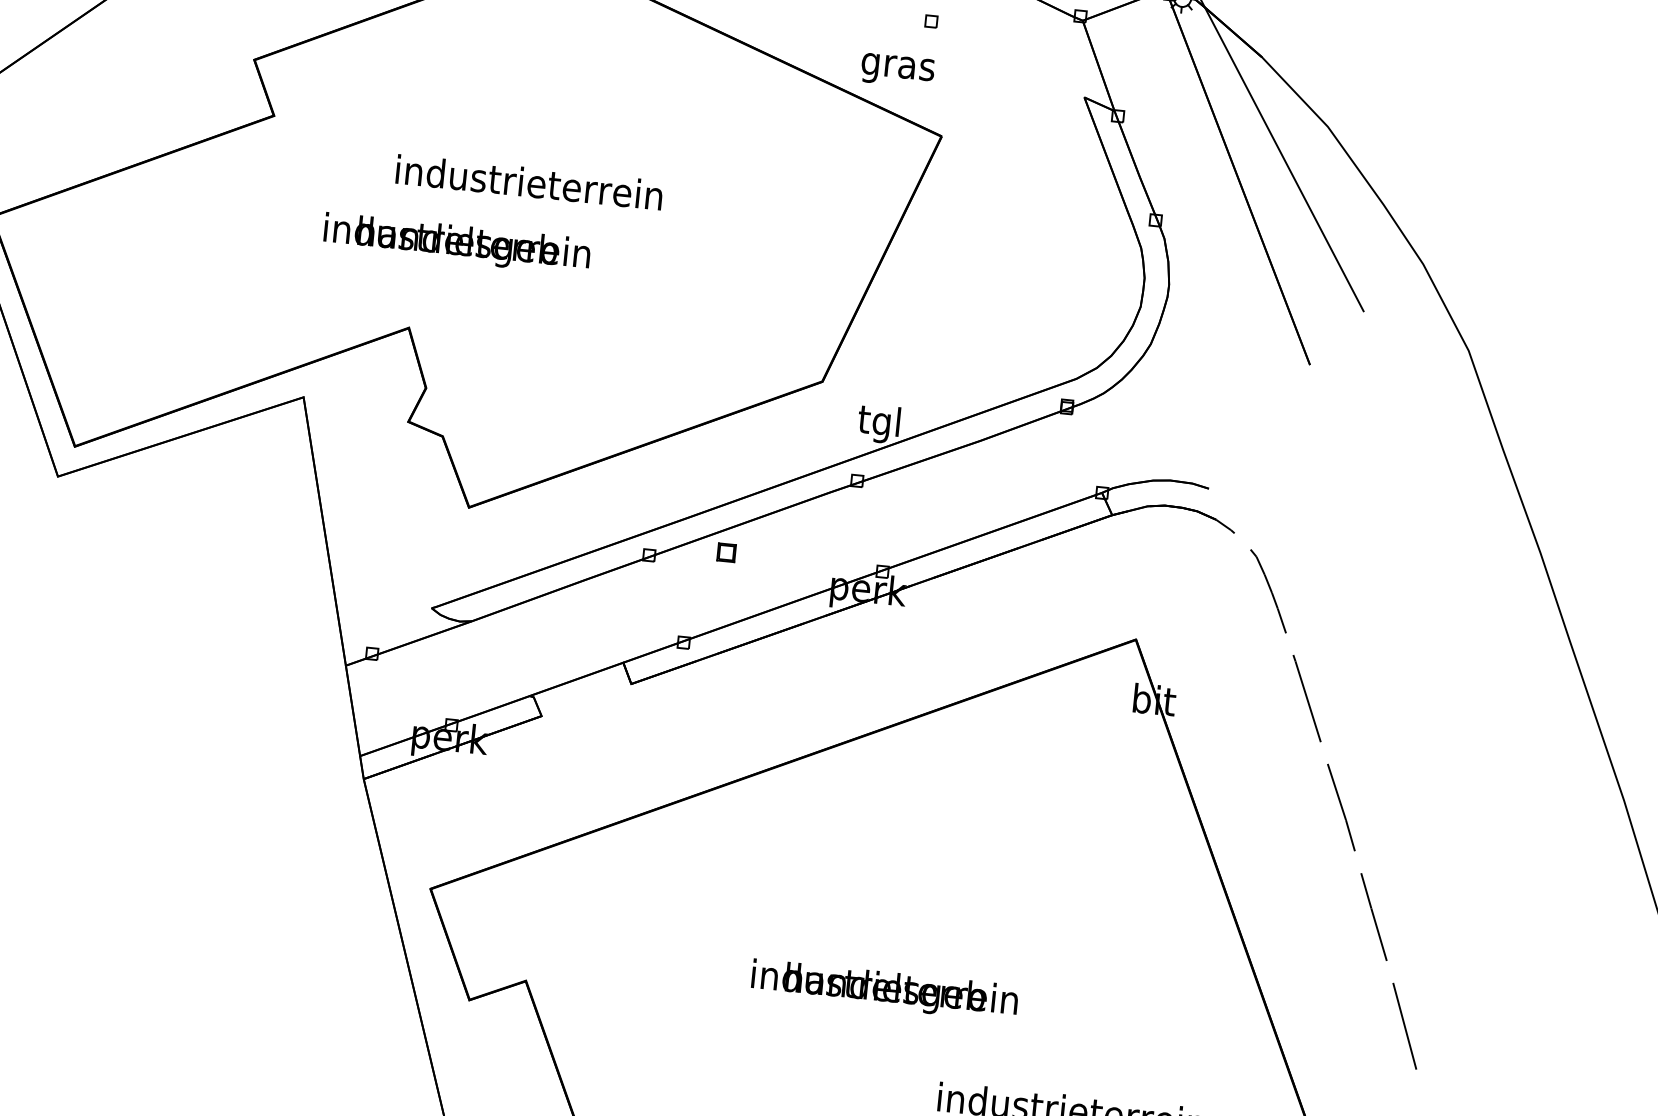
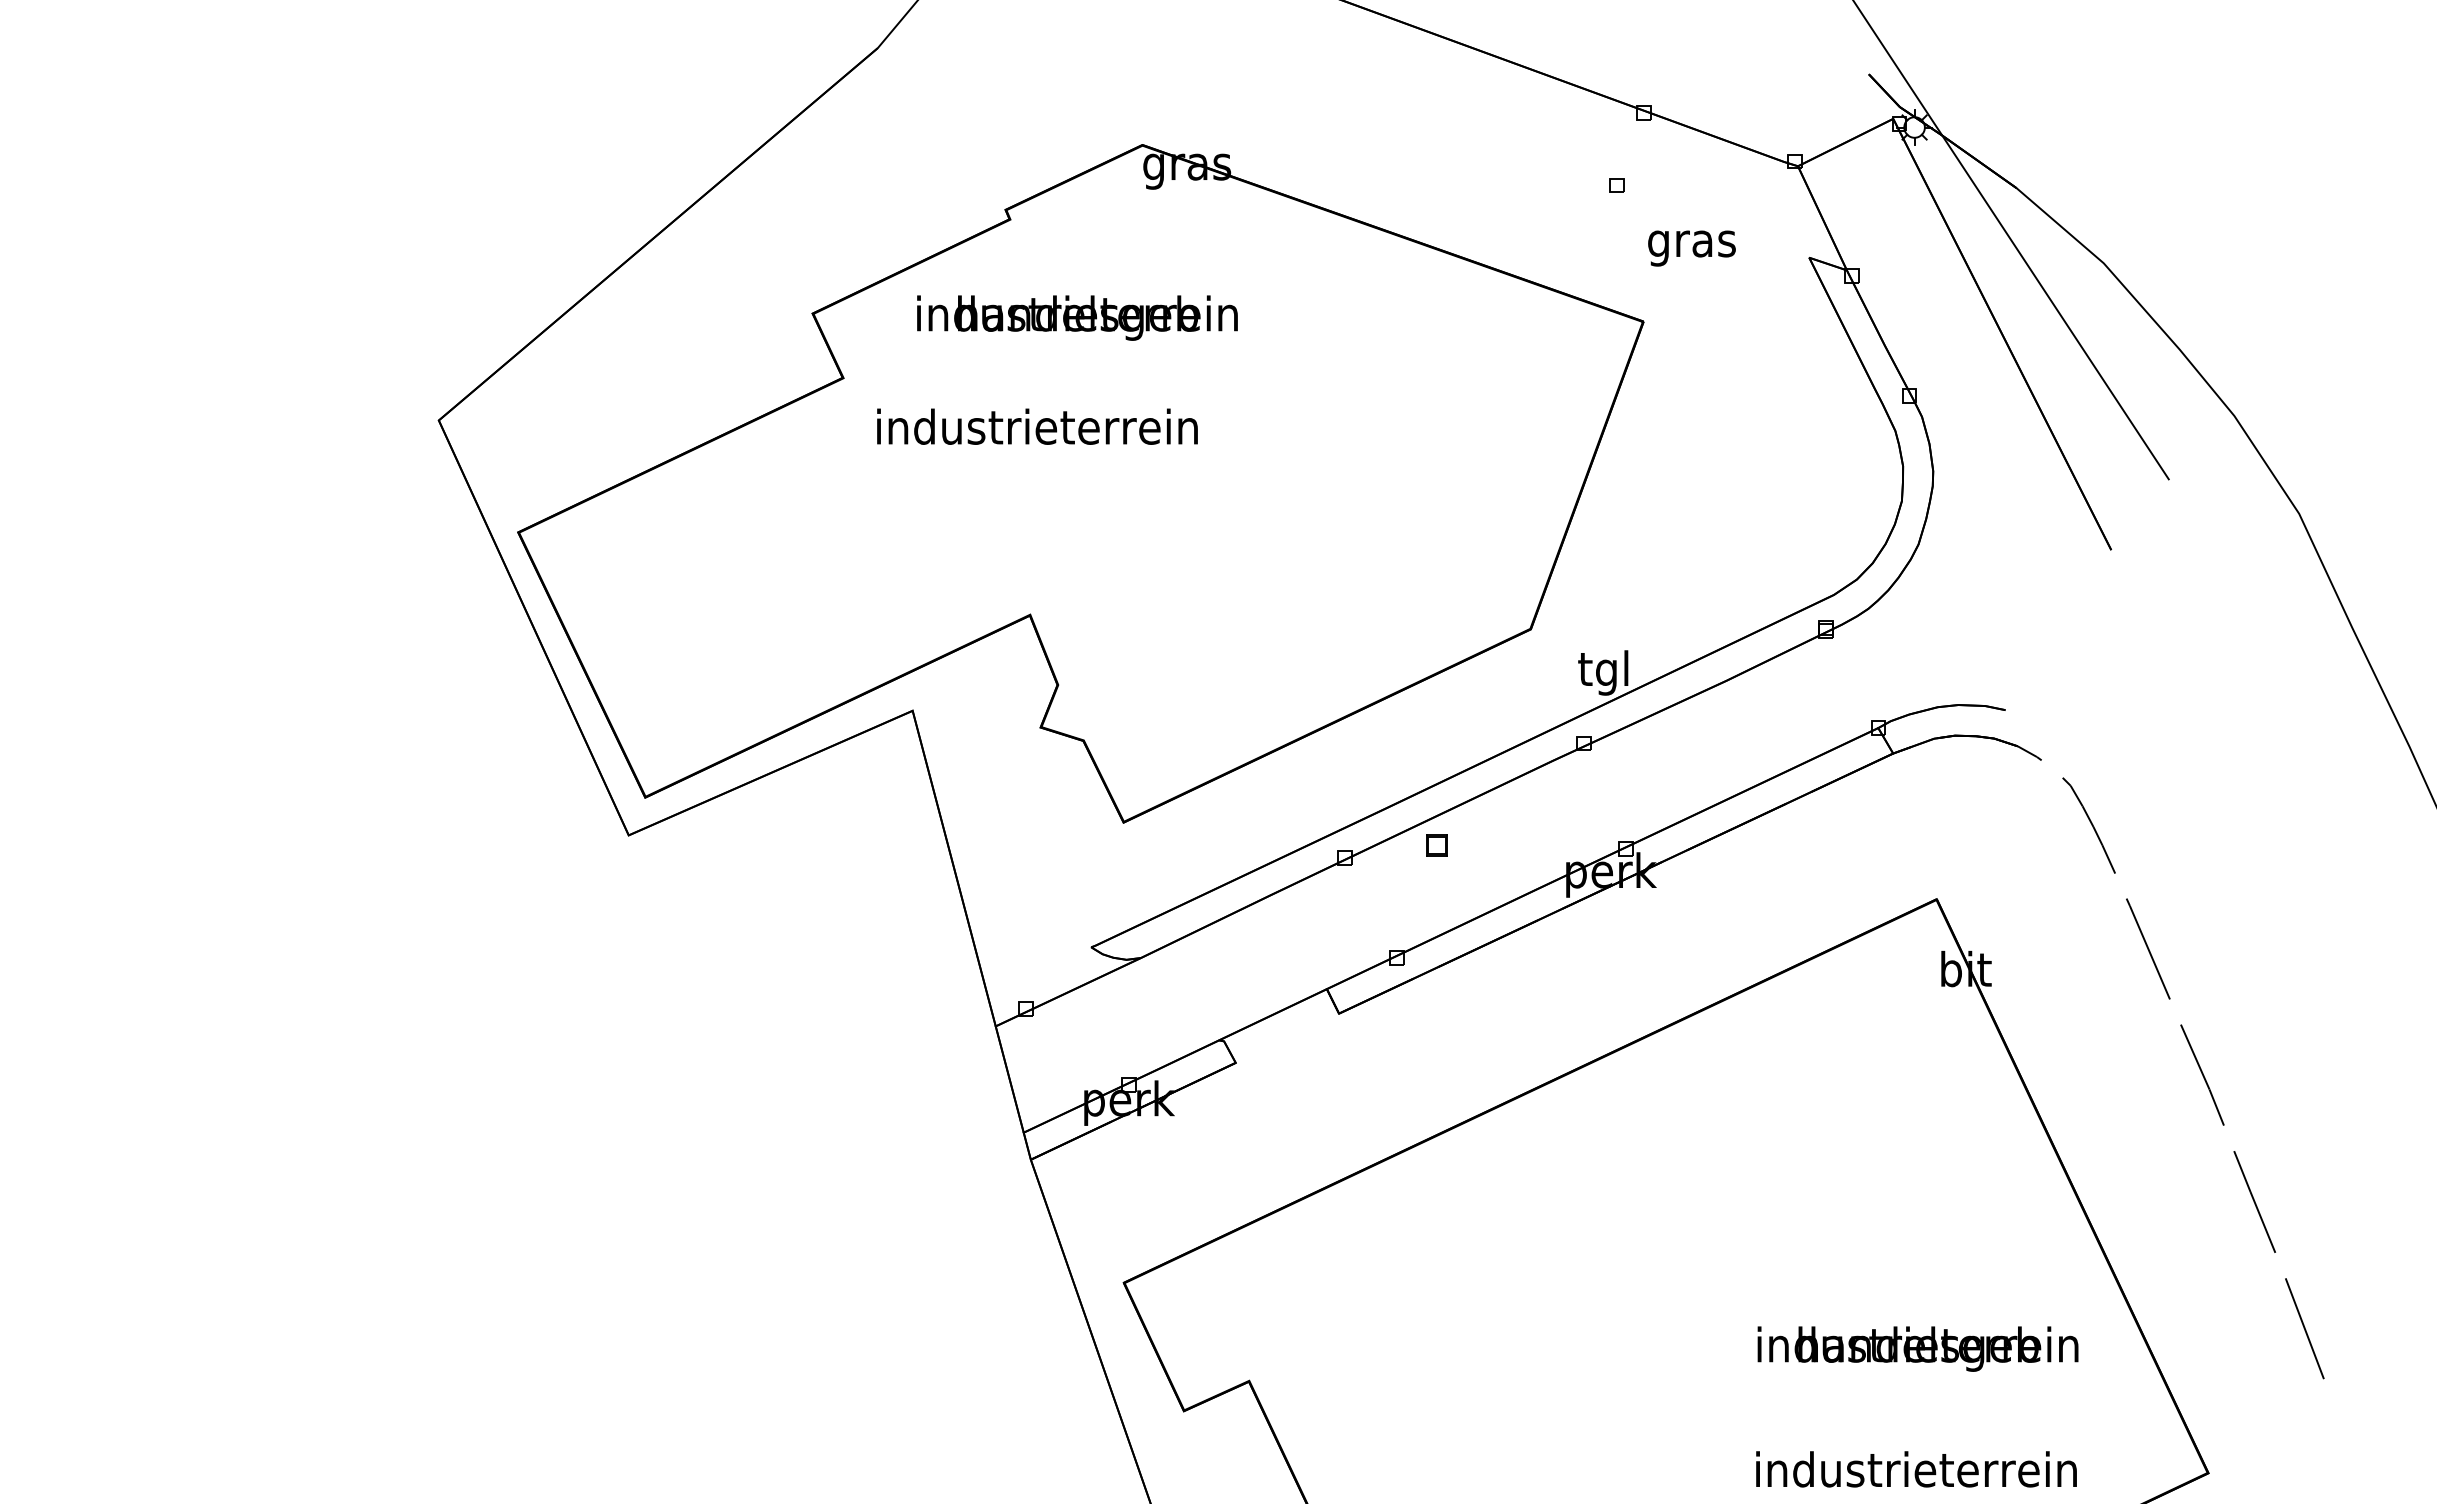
text: (897, 70) -> (1691, 248), moved
text: (529, 182) -> (1037, 426), moved
text: (457, 243) -> (1077, 317), moved
text: (884, 989) -> (1917, 1348), moved

